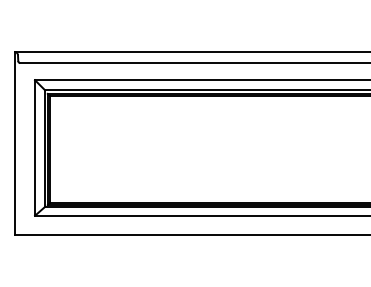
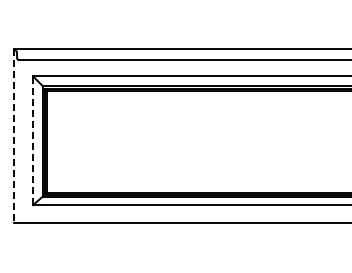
line: (14, 143) -> (13, 136), solid -> dashed
line: (35, 147) -> (33, 140), solid -> dashed

